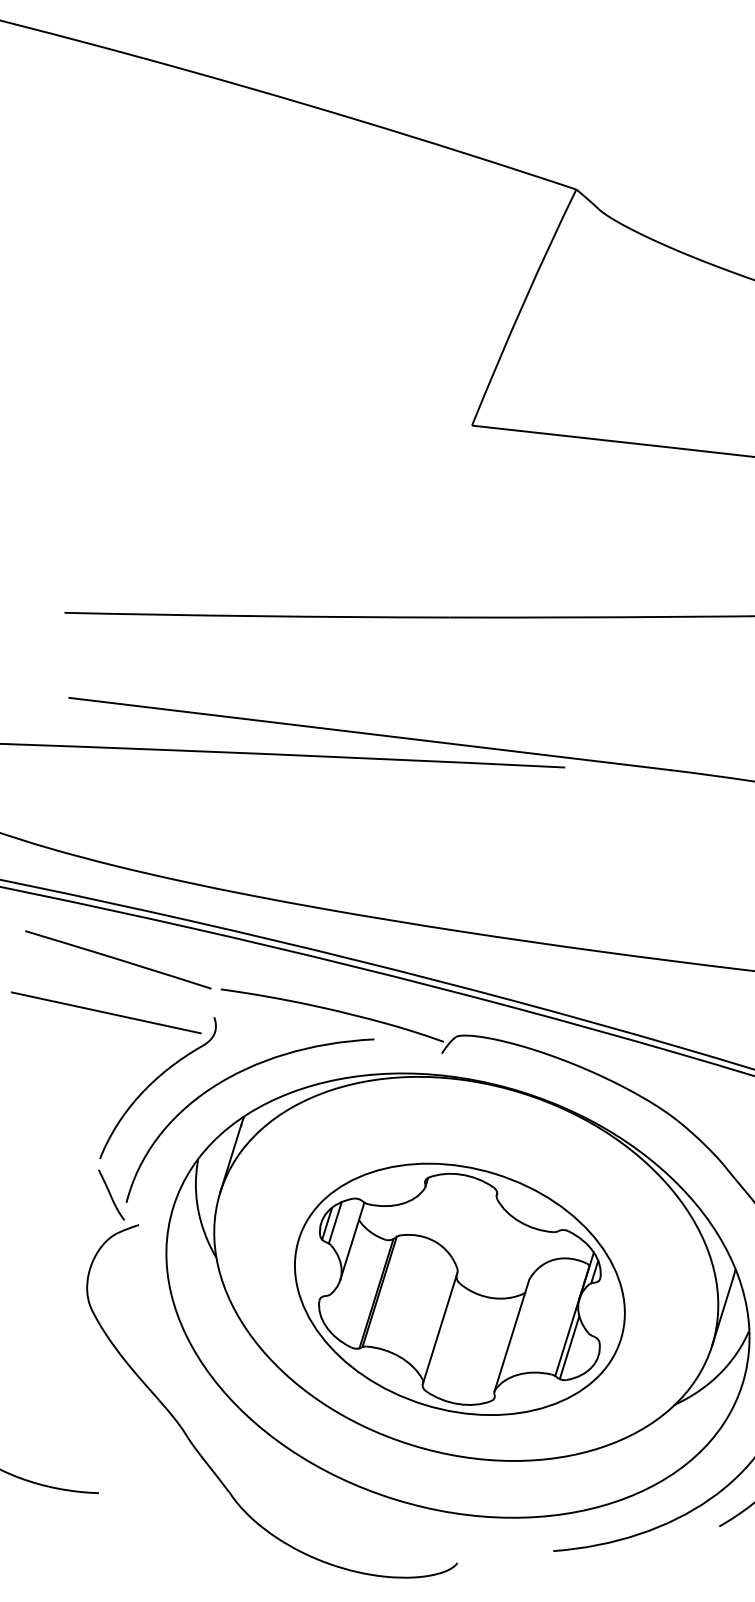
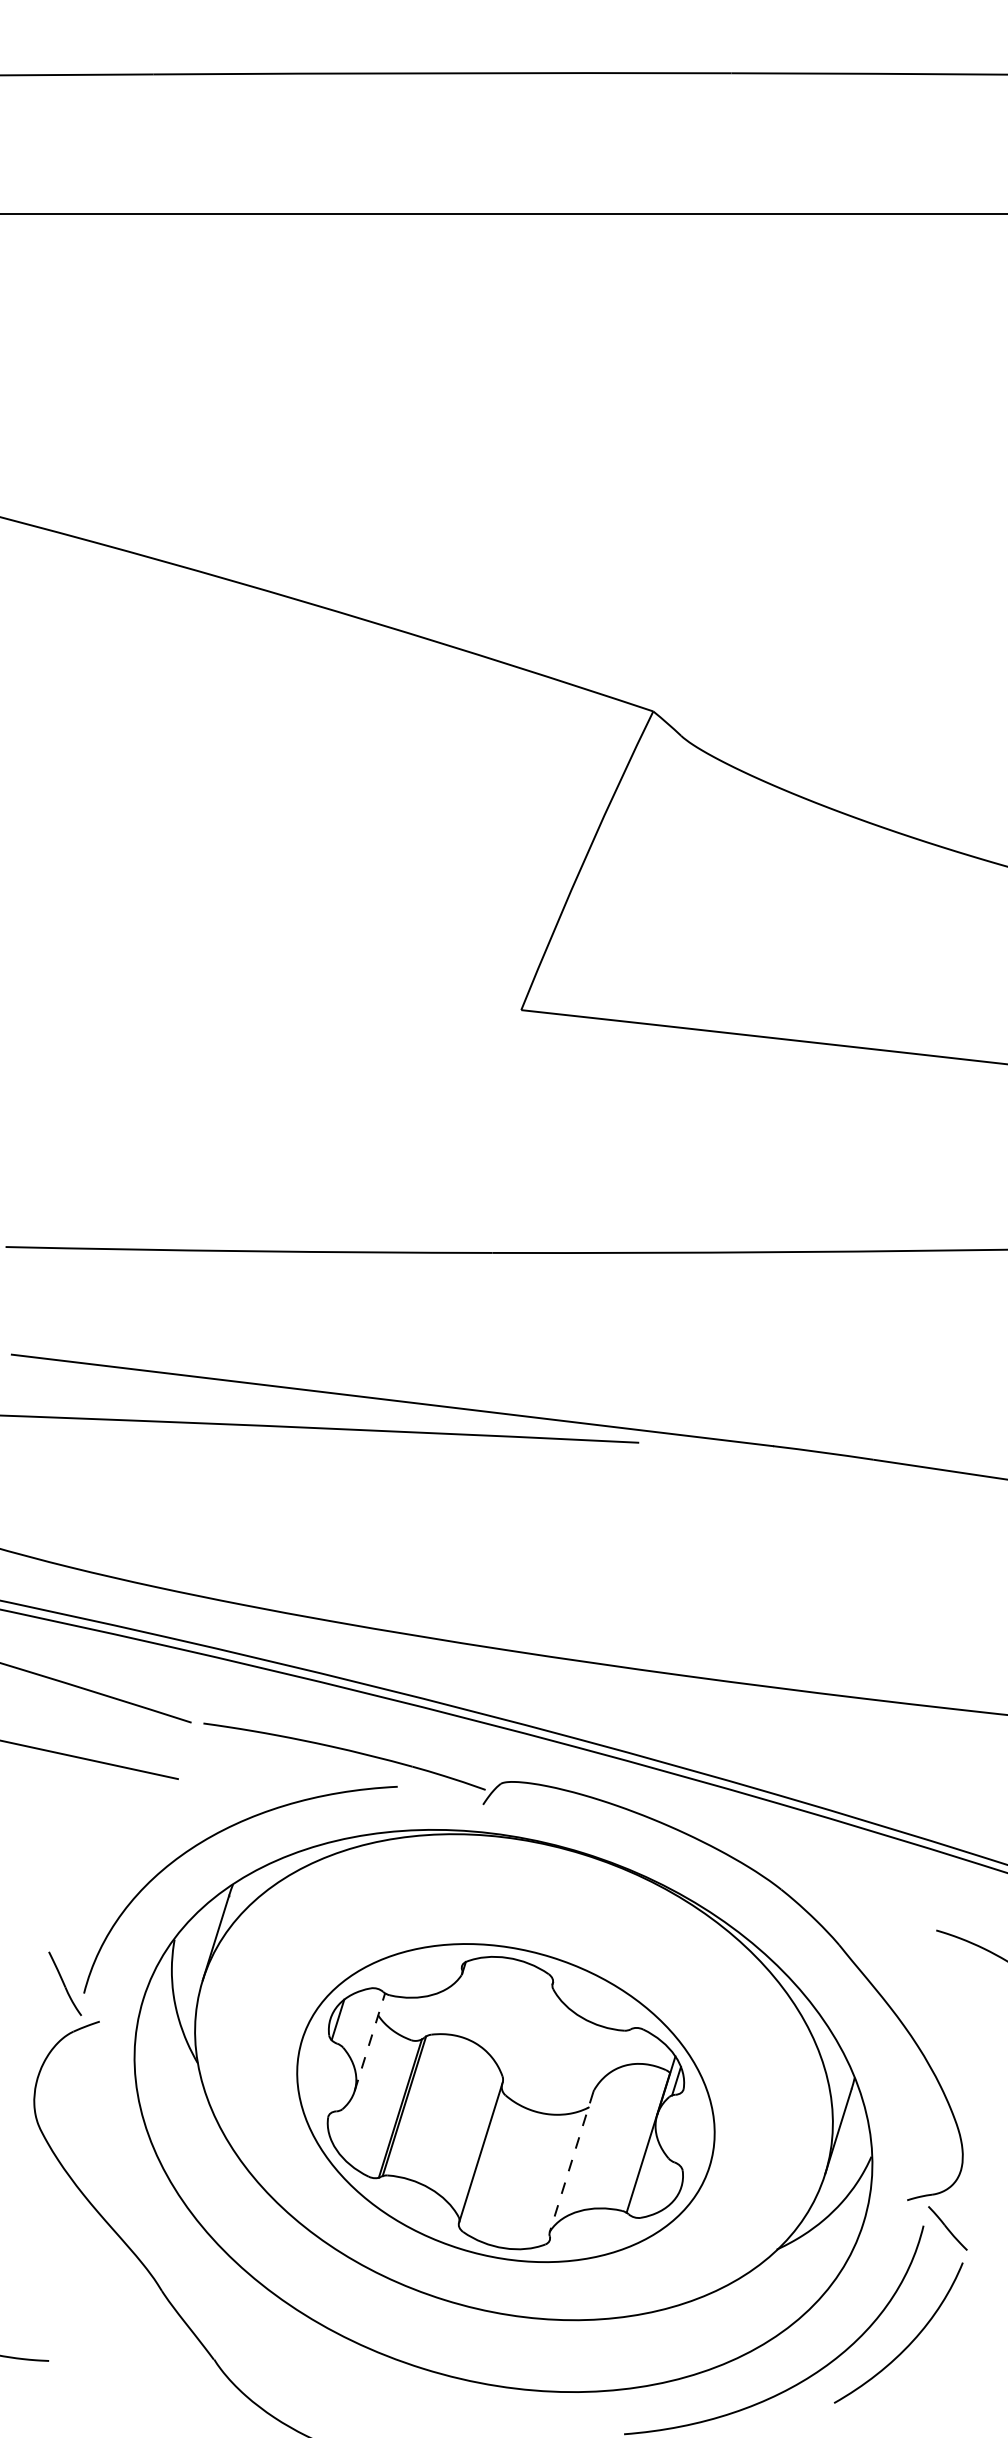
part: (152, 1083) -> (117, 1842), removed
line: (335, 1222) -> (348, 2018), removed
line: (352, 1240) -> (370, 2041), solid -> dashed
line: (511, 1336) -> (571, 2162), solid -> dashed
line: (569, 1347) -> (644, 2176), removed

